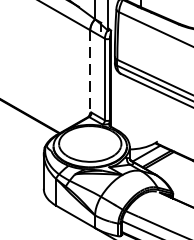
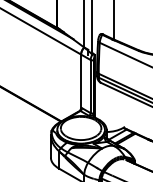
line: (90, 71) -> (81, 81), dashed -> solid

